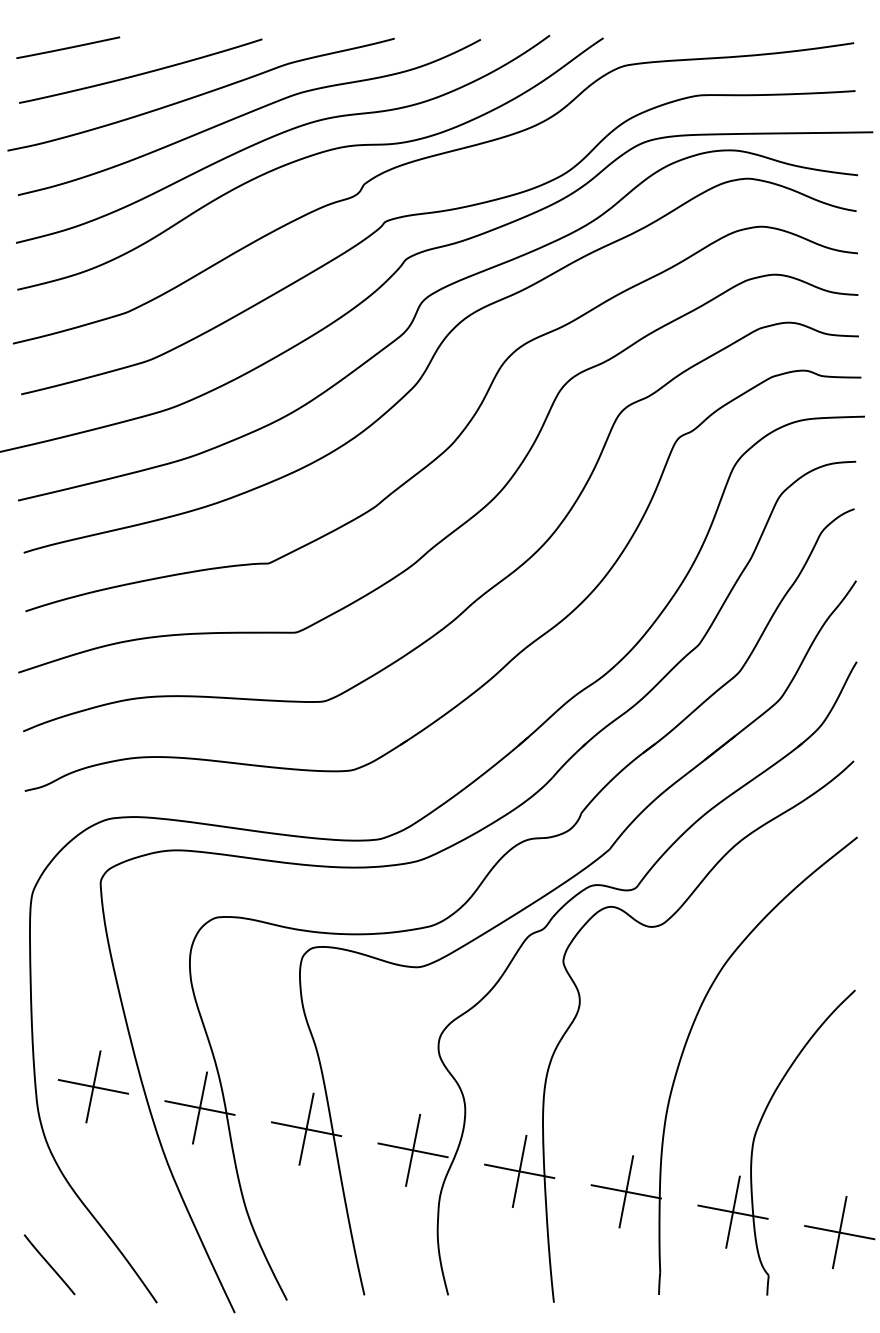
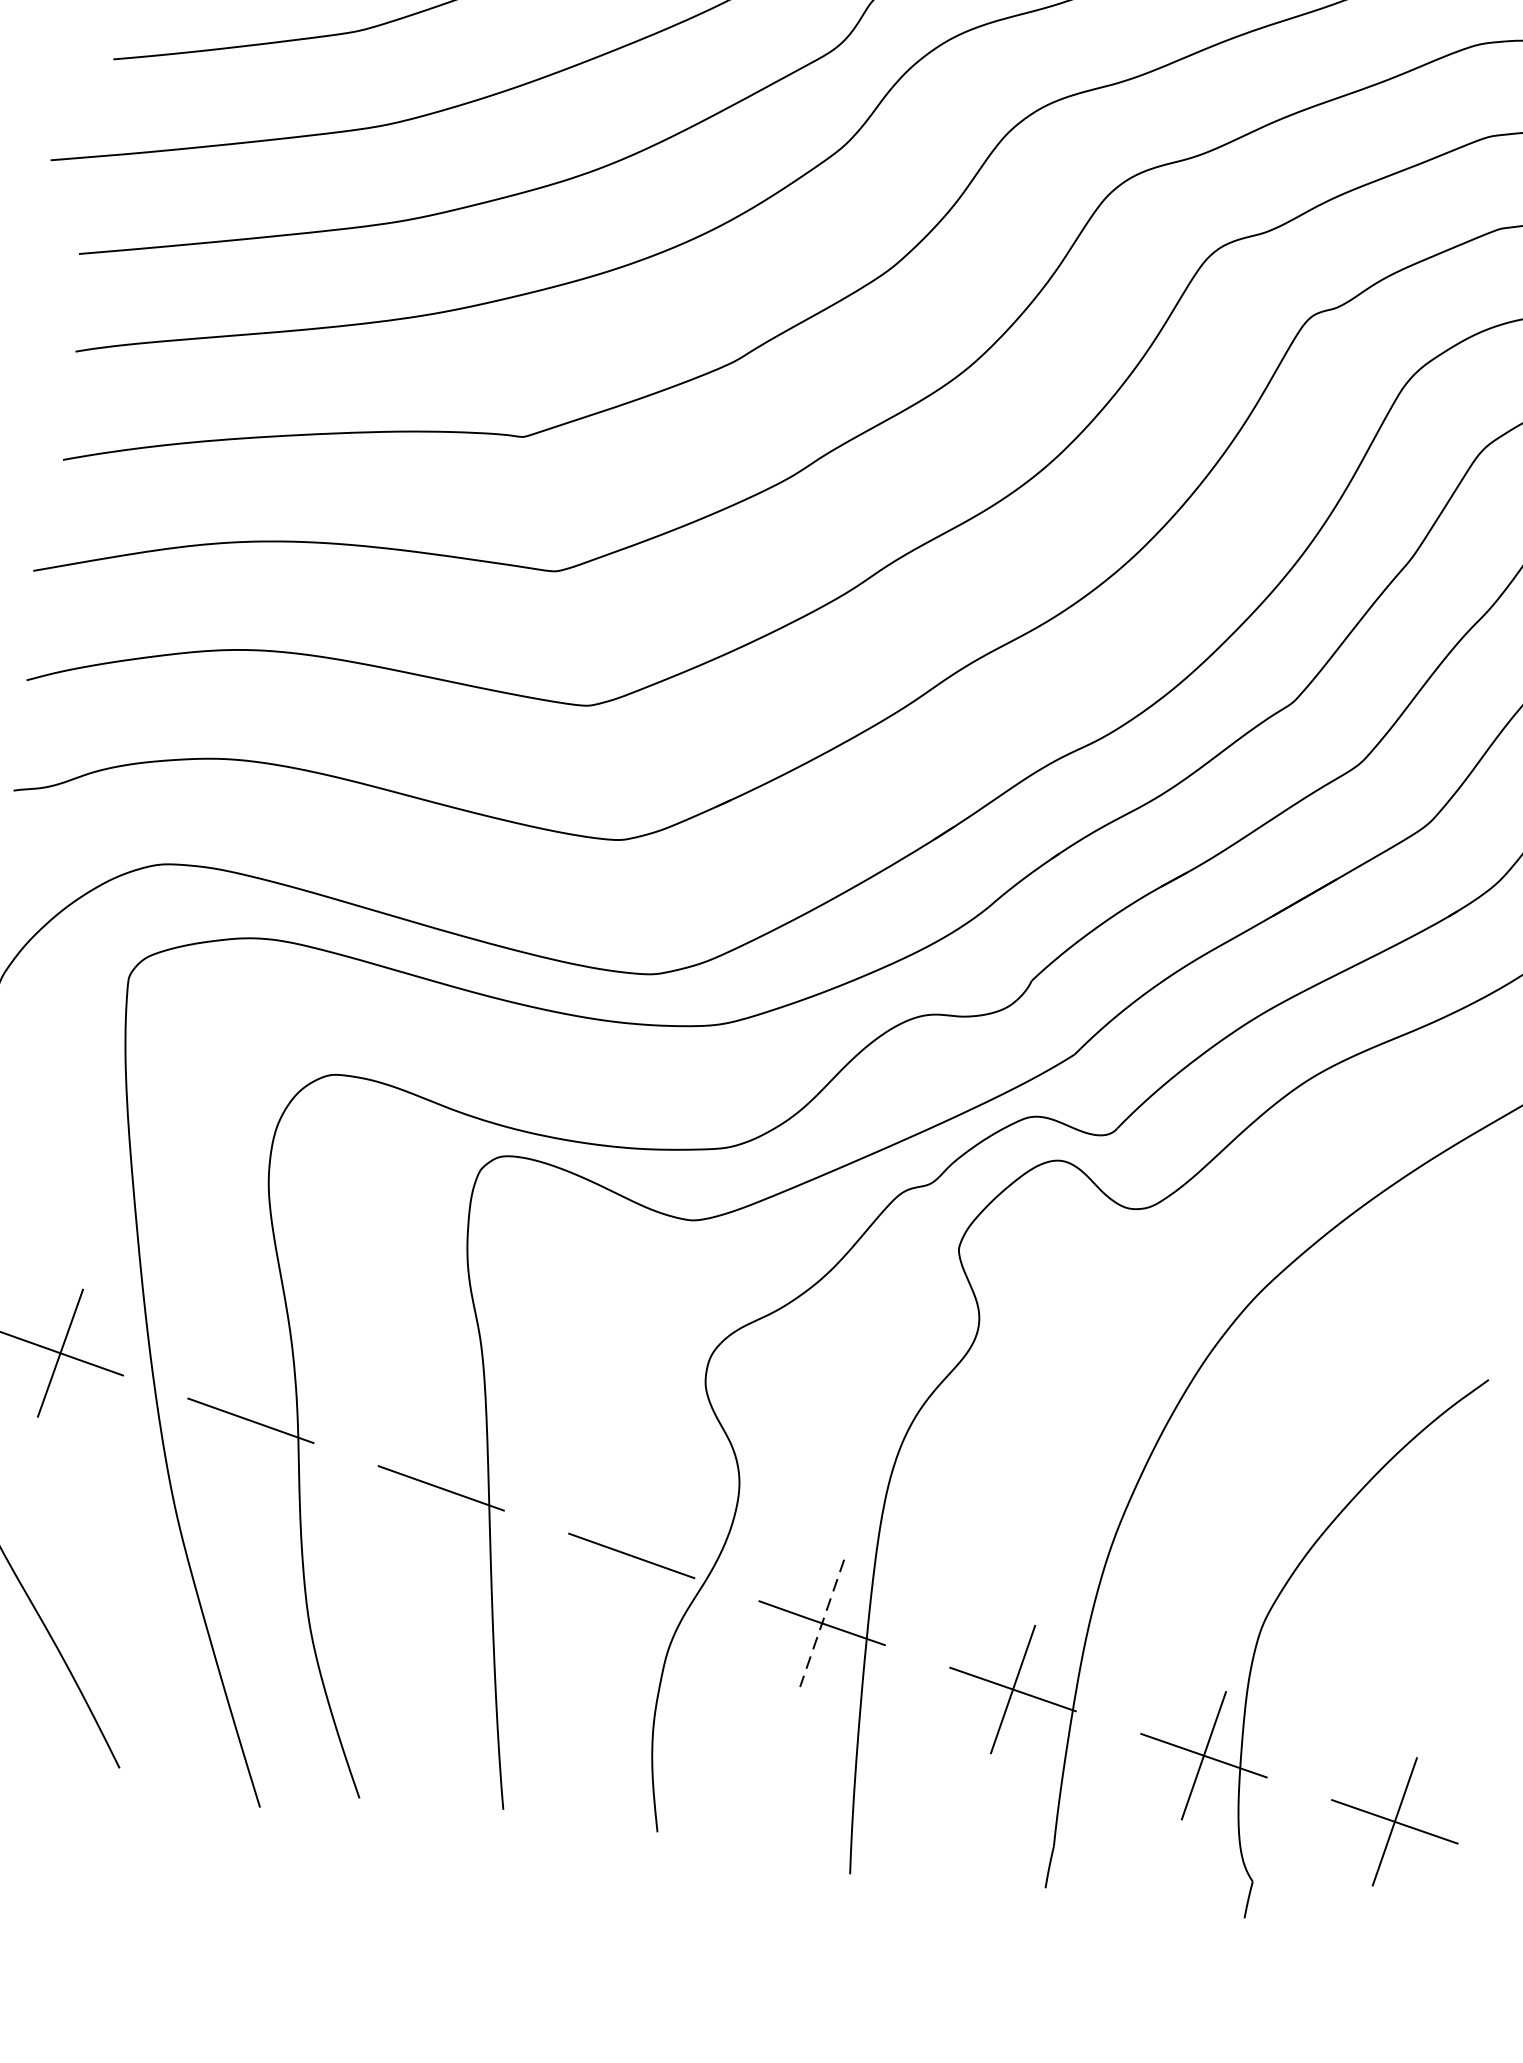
line: (199, 1107) -> (250, 1419), removed
line: (306, 1128) -> (441, 1487), removed
line: (413, 1149) -> (632, 1554), removed
line: (519, 1171) -> (821, 1623), solid -> dashed

